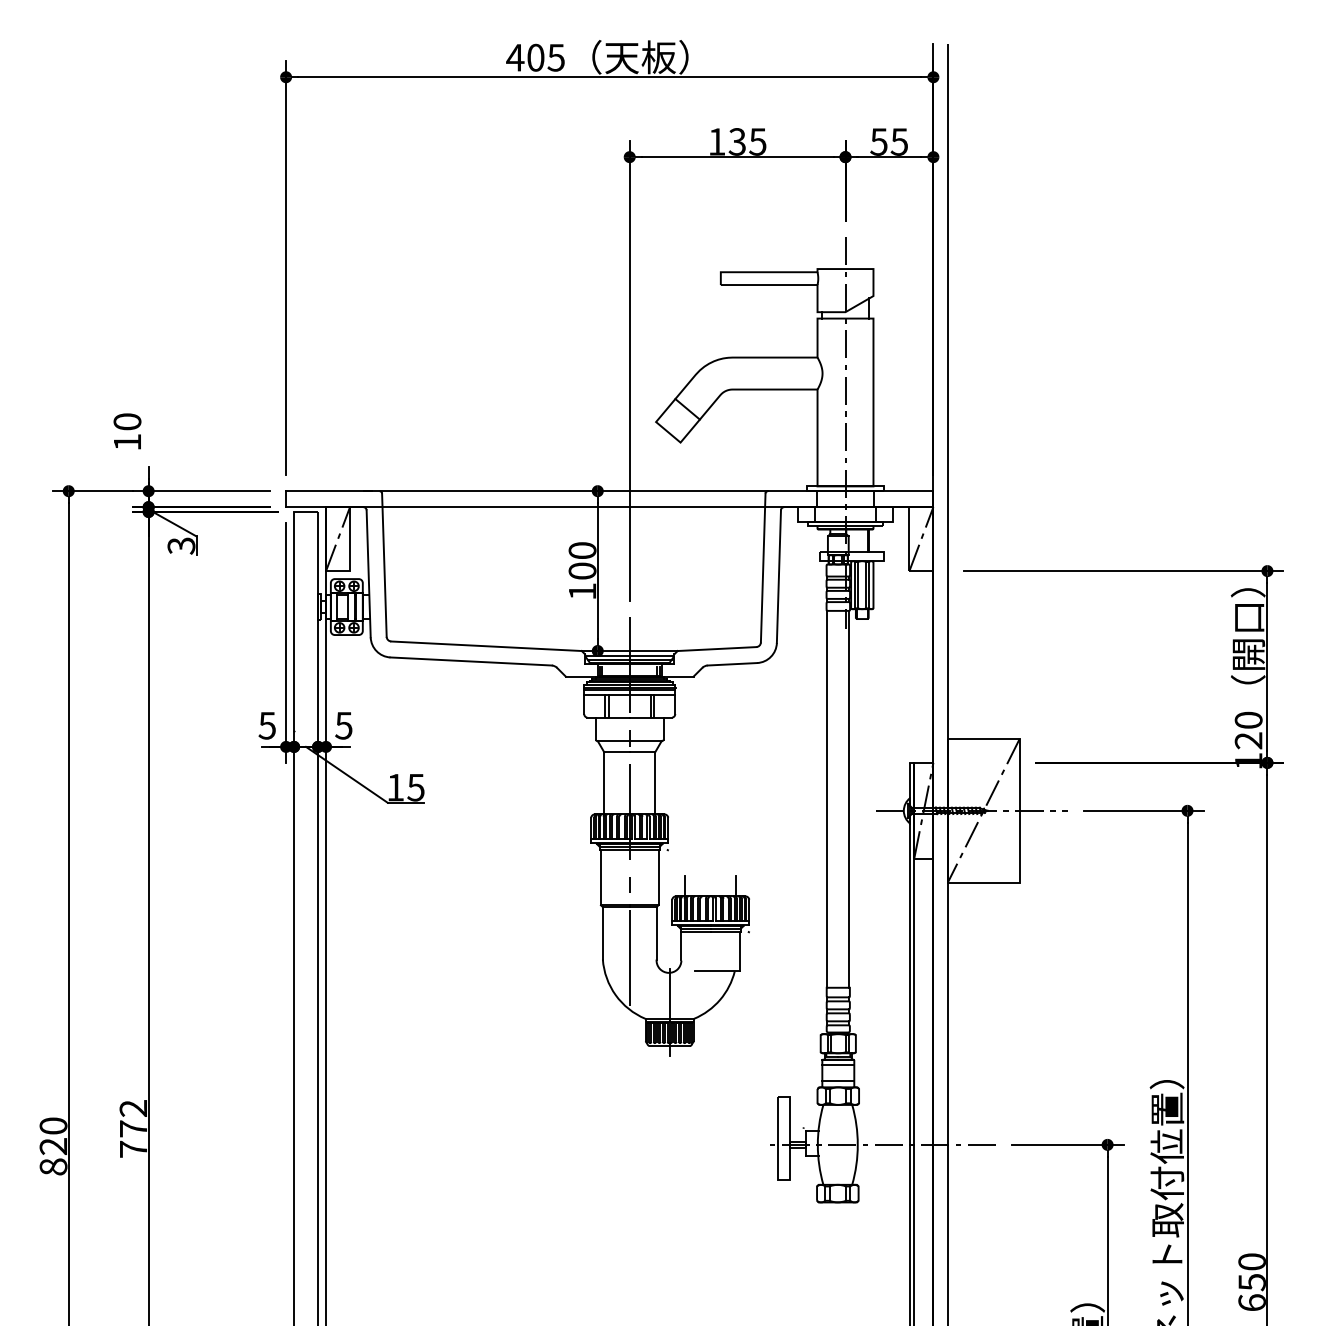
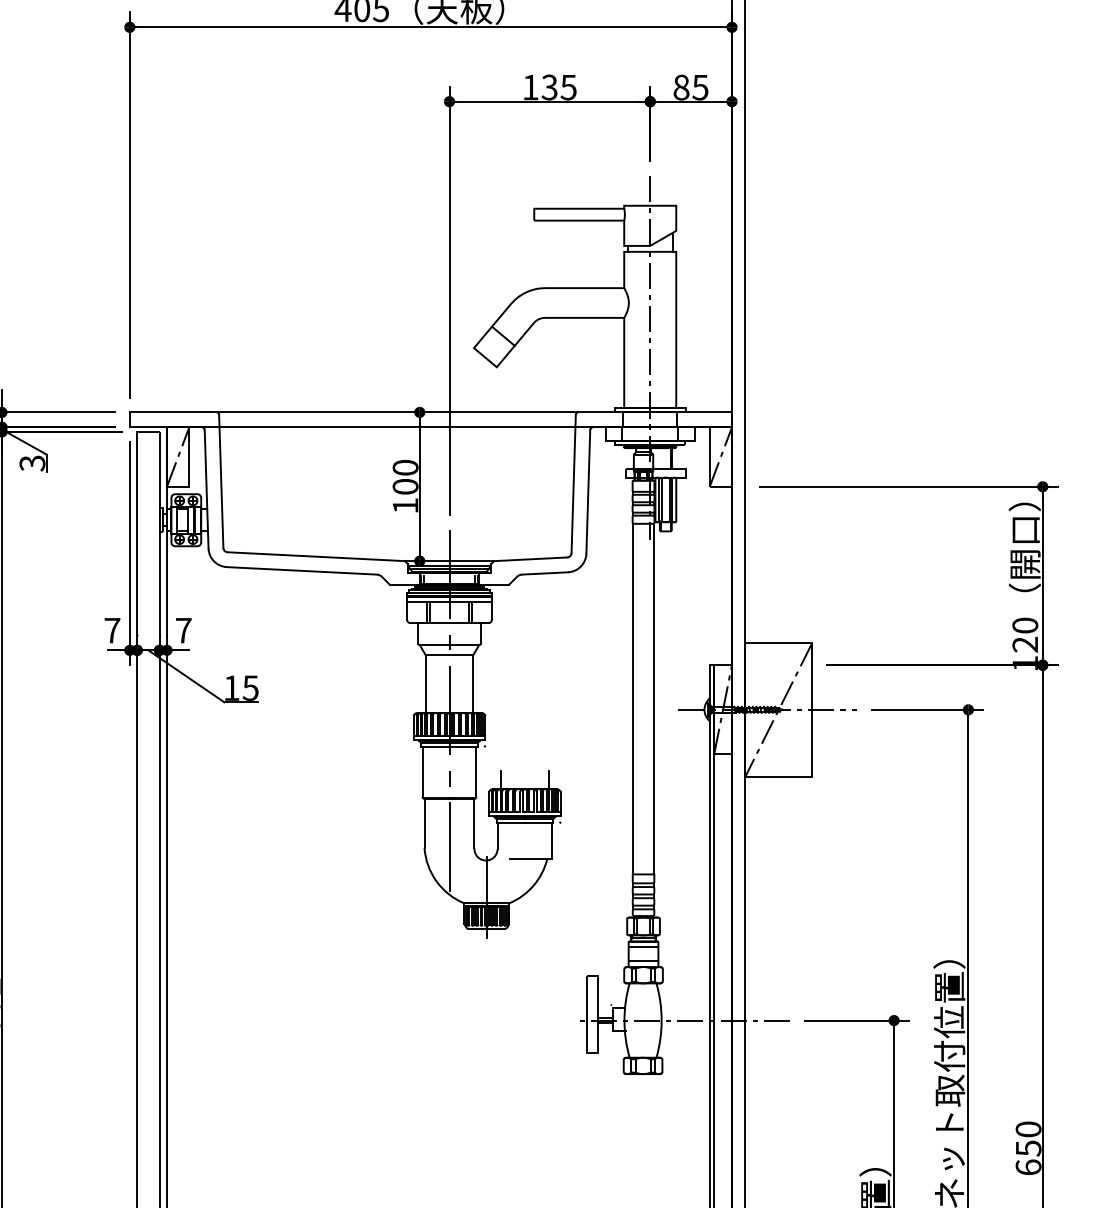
text: (878, 141) -> (680, 87), 55 -> 85
text: (266, 725) -> (111, 630), 5 -> 7
text: (343, 725) -> (183, 630), 5 -> 7

